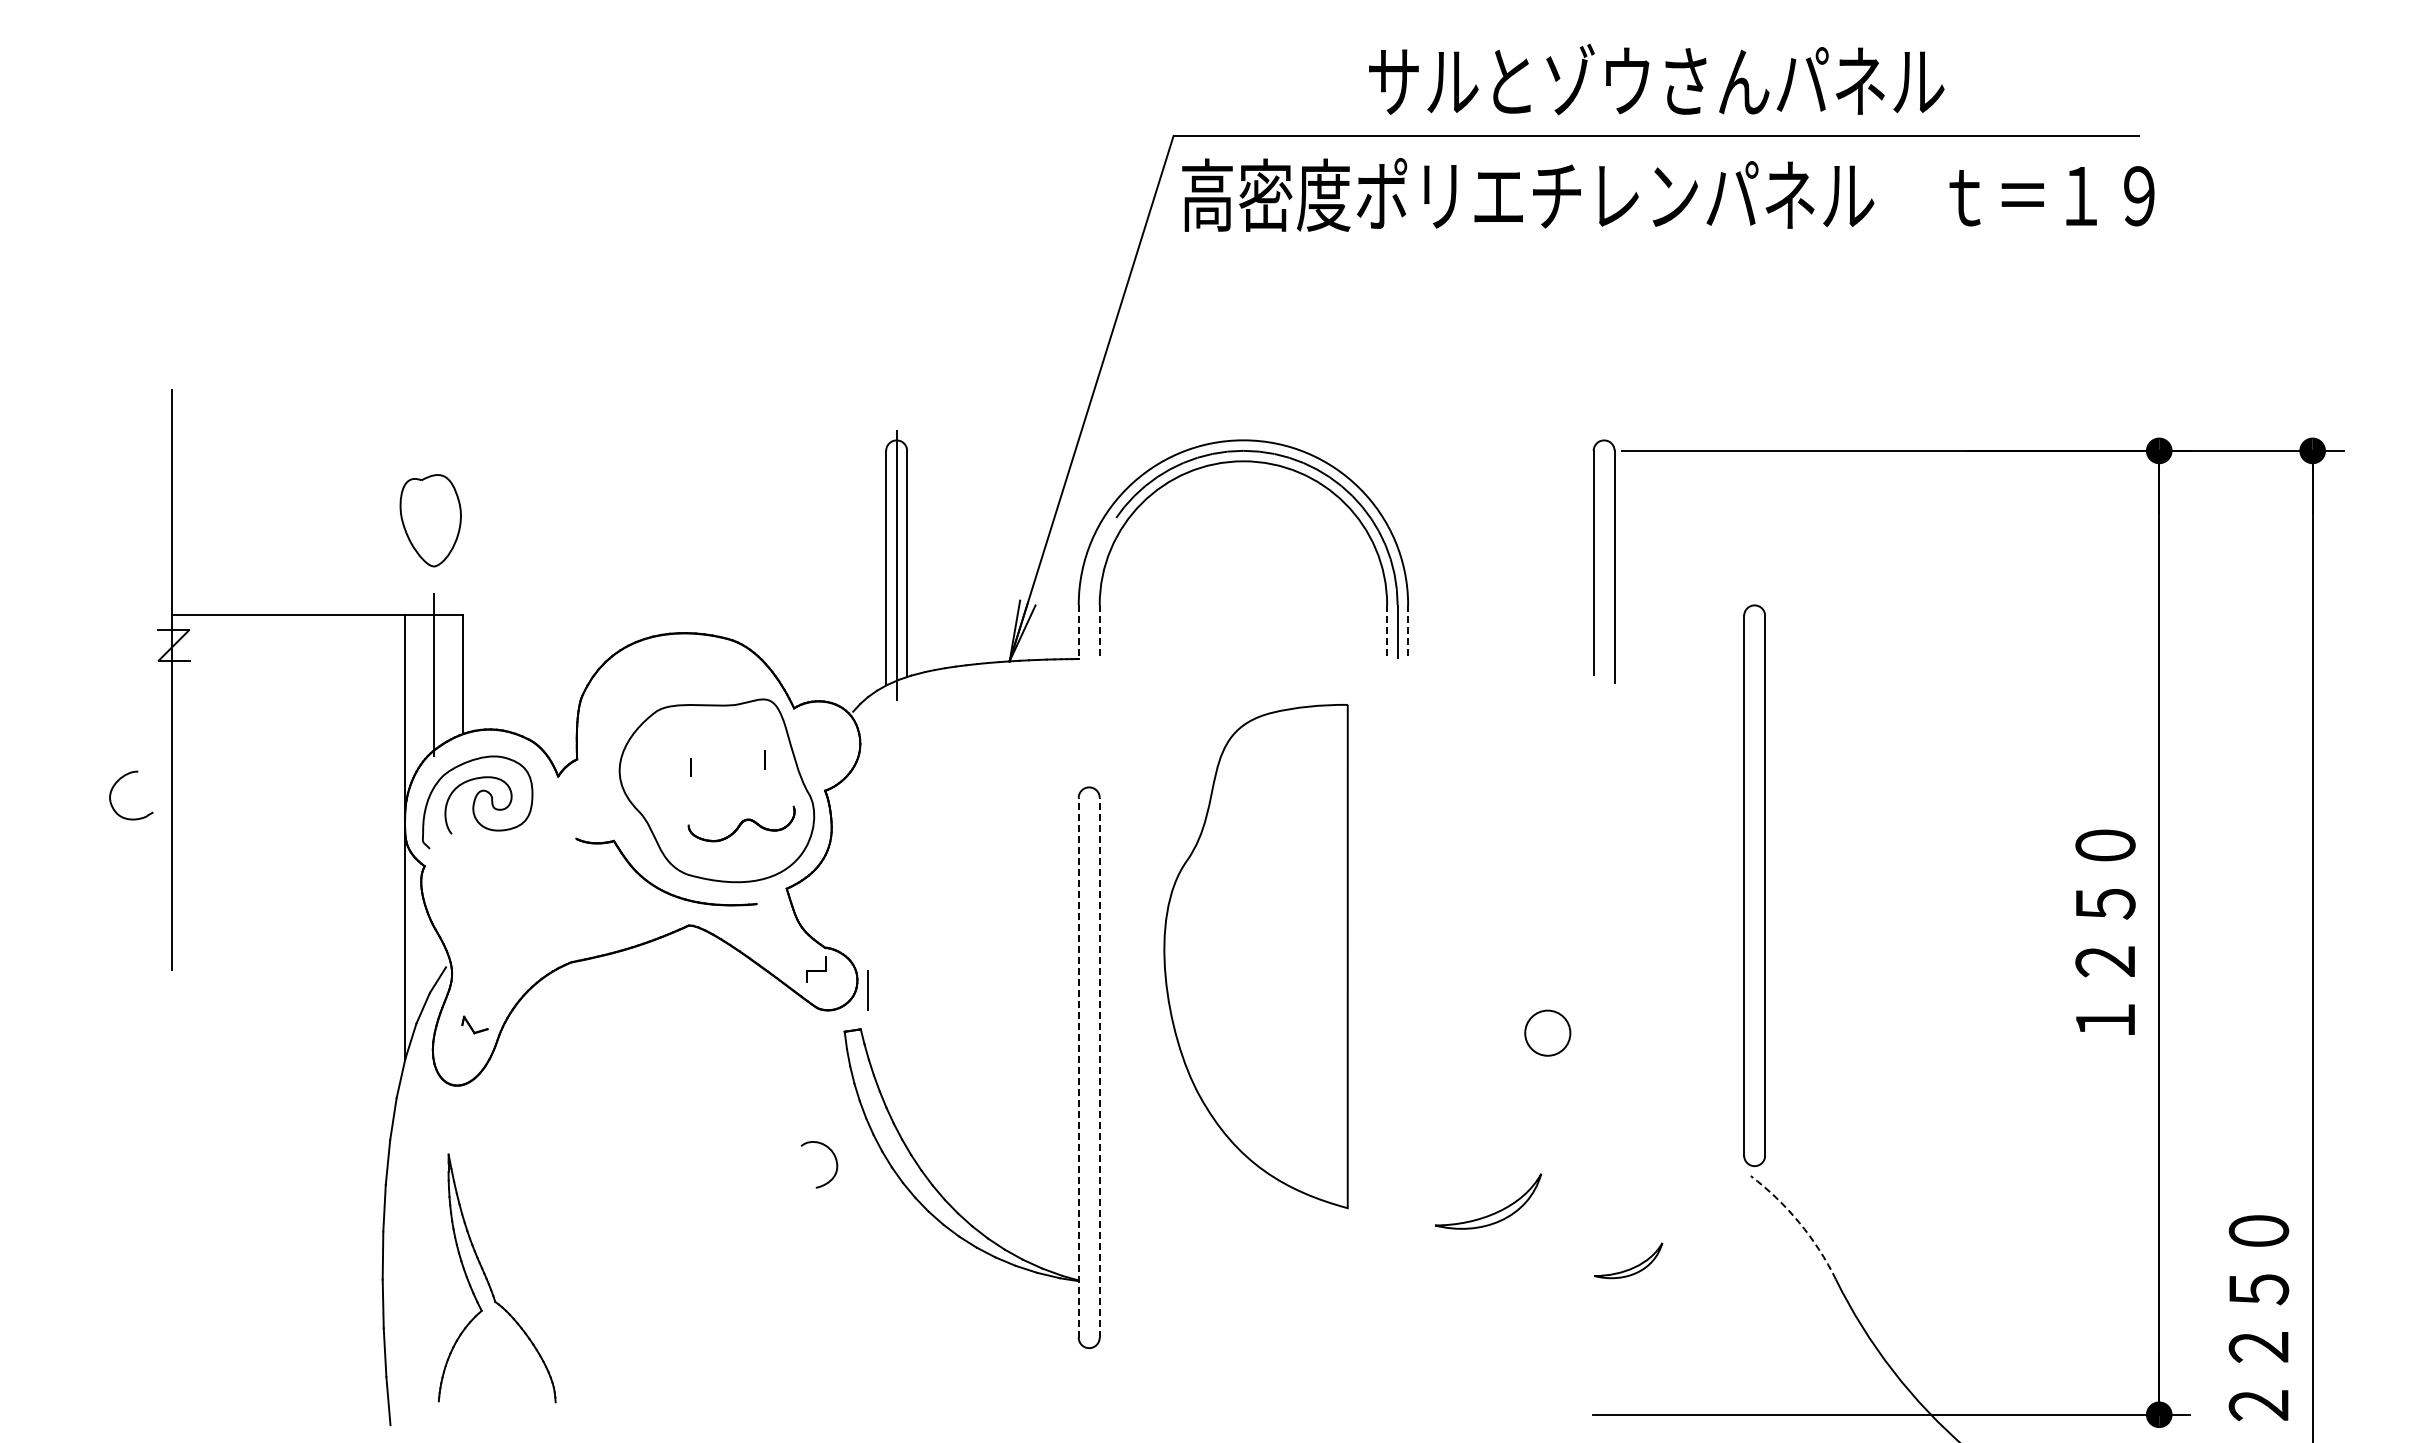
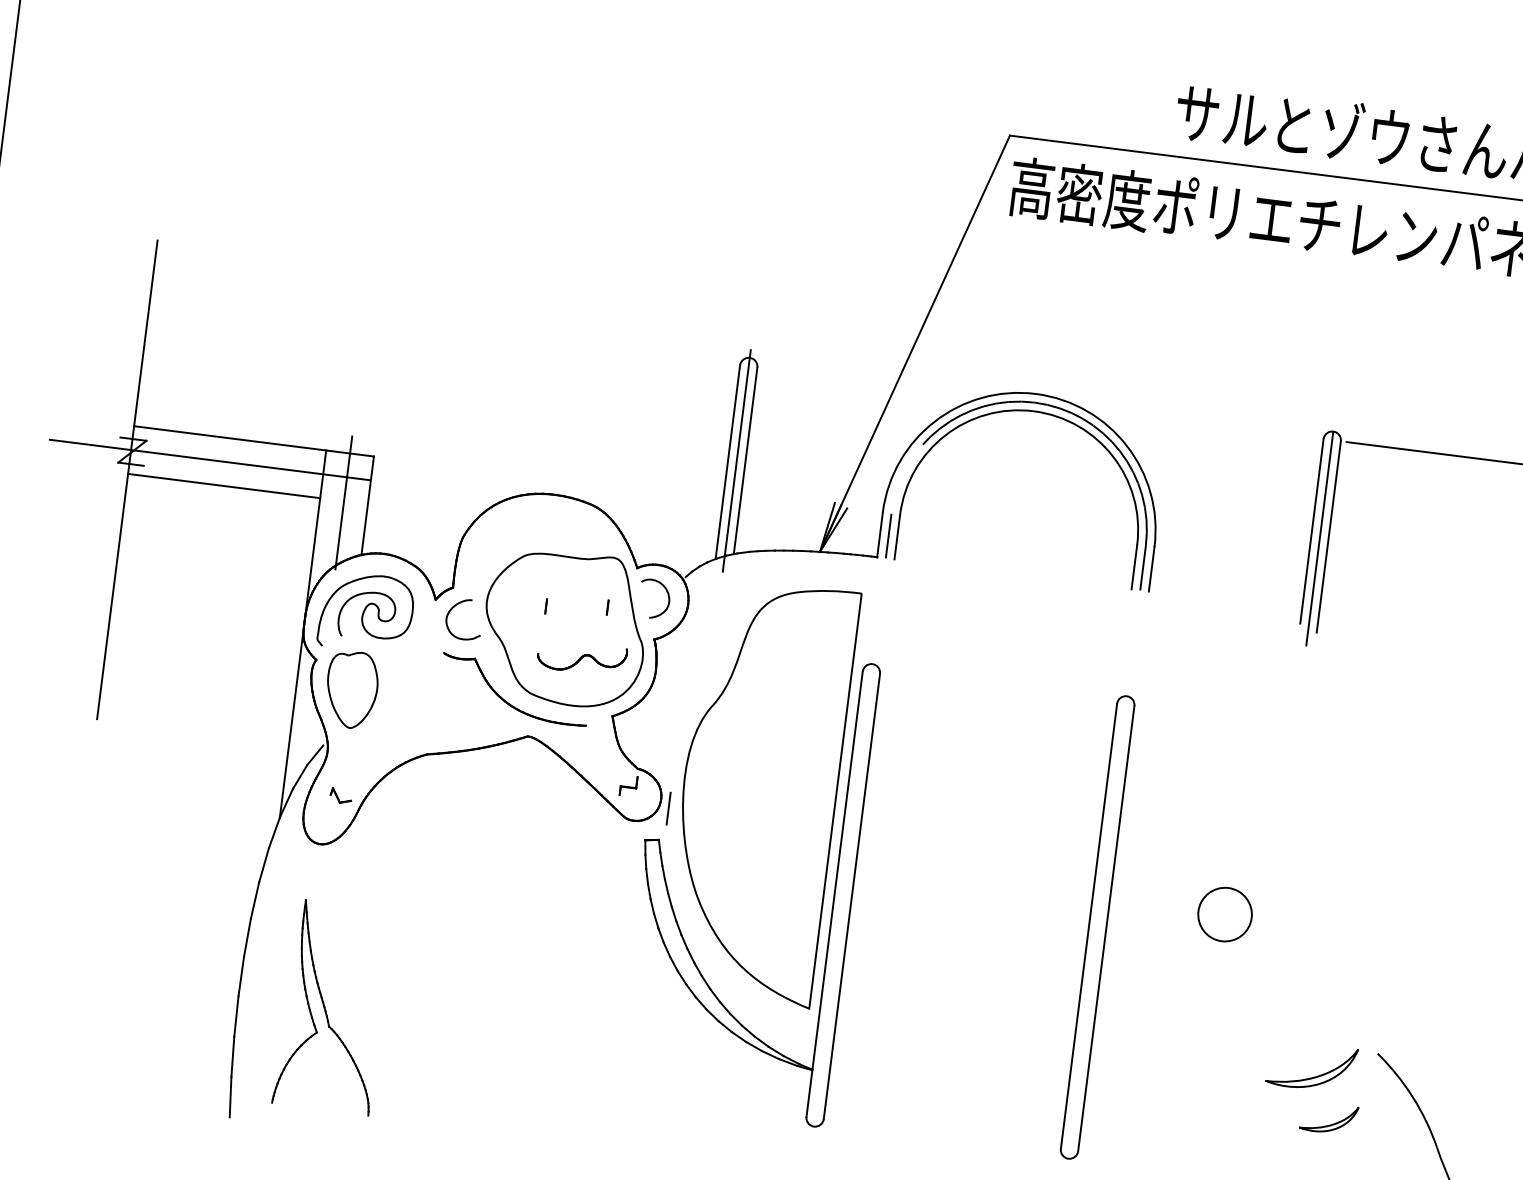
part: (430, 520) -> (351, 689), moved
line: (1604, 570) -> (1320, 538), added
line: (1078, 632) -> (879, 535), dashed -> solid
line: (1089, 632) -> (888, 536), added
line: (1099, 632) -> (897, 537), dashed -> solid
line: (1387, 632) -> (1134, 567), dashed -> solid
line: (1408, 632) -> (1151, 569), dashed -> solid
line: (267, 643) -> (209, 459), added
line: (288, 672) -> (224, 485), added
curve: (115, 785) -> (452, 609), moved
part: (1754, 885) -> (1097, 927), moved
part: (1255, 956) -> (759, 791), moved
circle: (1547, 1032) -> (1224, 914), size x1.43
line: (1078, 1067) -> (834, 894), dashed -> solid
line: (1099, 1067) -> (851, 896), dashed -> solid
curve: (835, 1161) -> (668, 598), moved
part: (1491, 1213) -> (1313, 1076), moved
arc: (1799, 1222) -> (1412, 1096), dashed -> solid
part: (1631, 1267) -> (1330, 1124), moved

